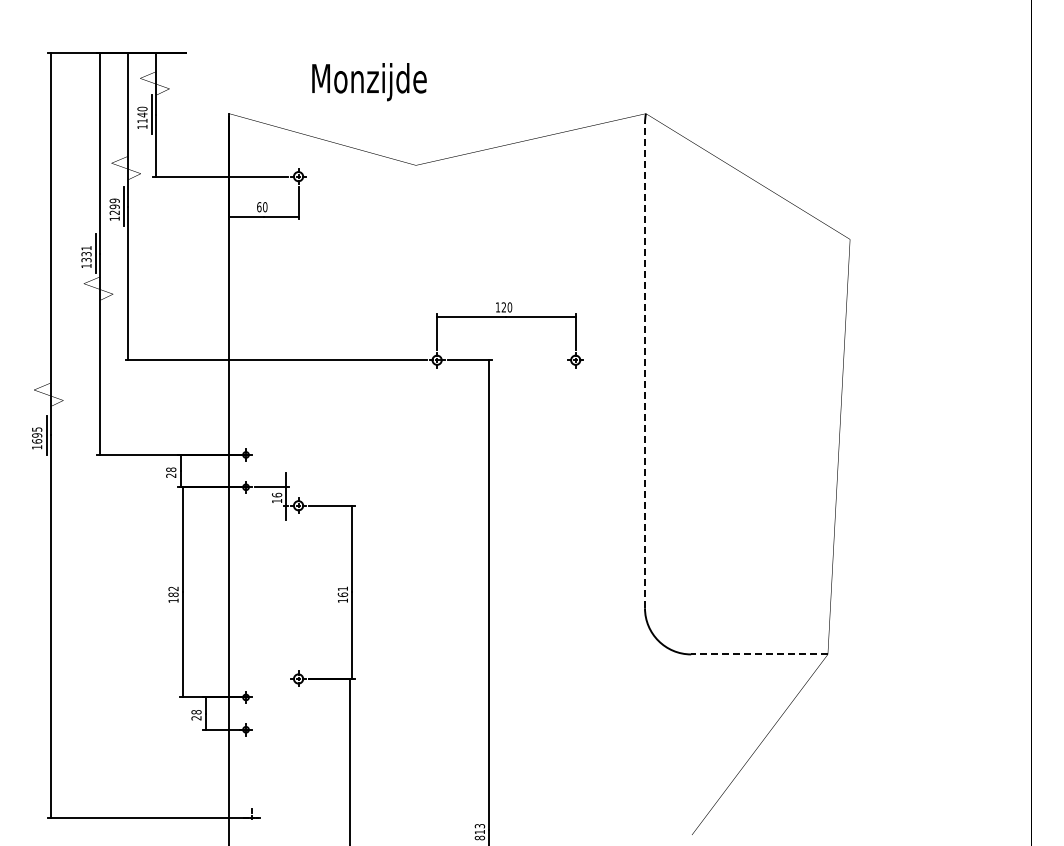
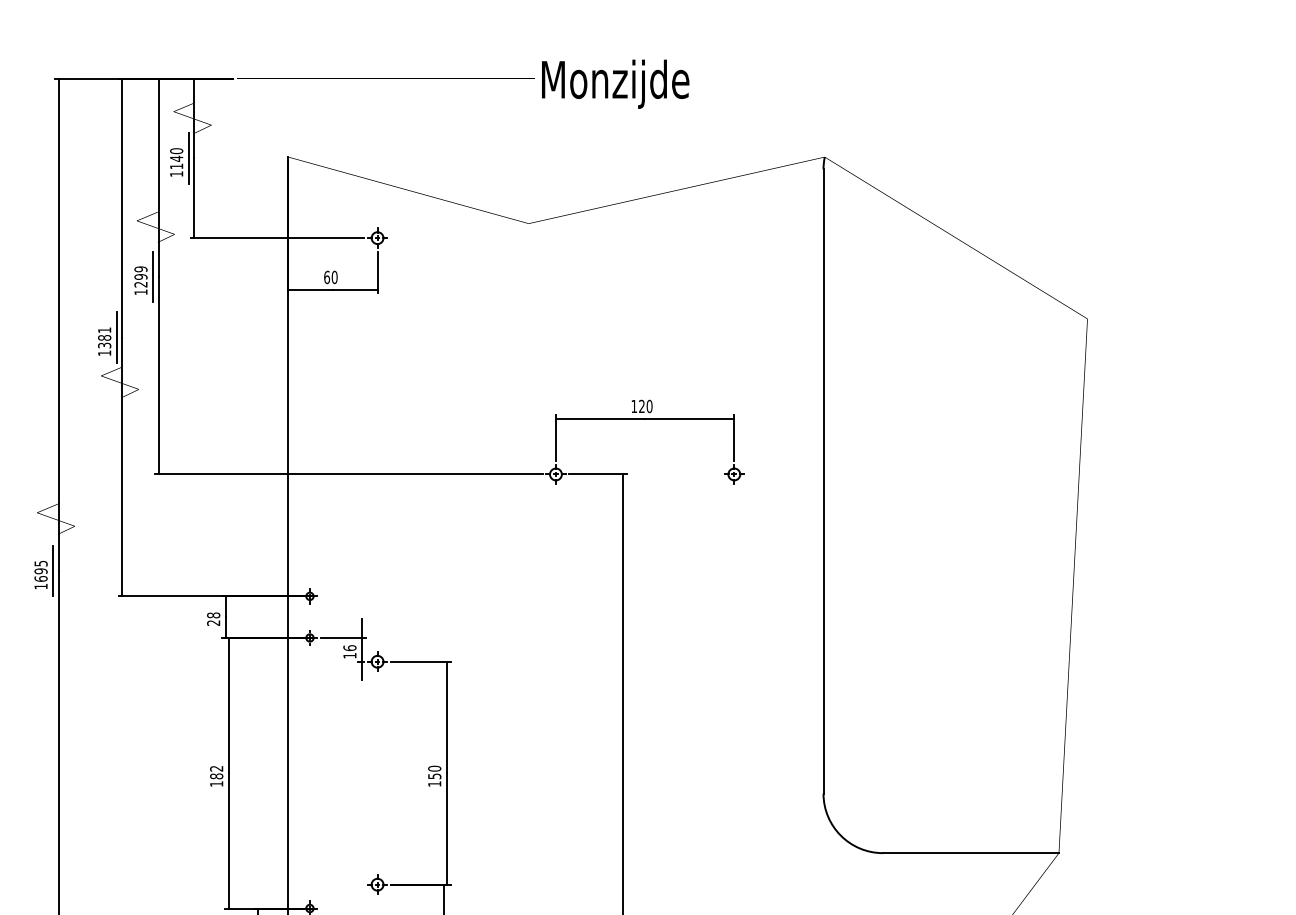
text: (369, 82) -> (615, 84), moved
text: (86, 253) -> (104, 337), 1331 -> 1381
line: (645, 365) -> (824, 481), dashed -> solid
text: (342, 591) -> (434, 772), 161 -> 150
line: (759, 654) -> (970, 853), dashed -> solid

